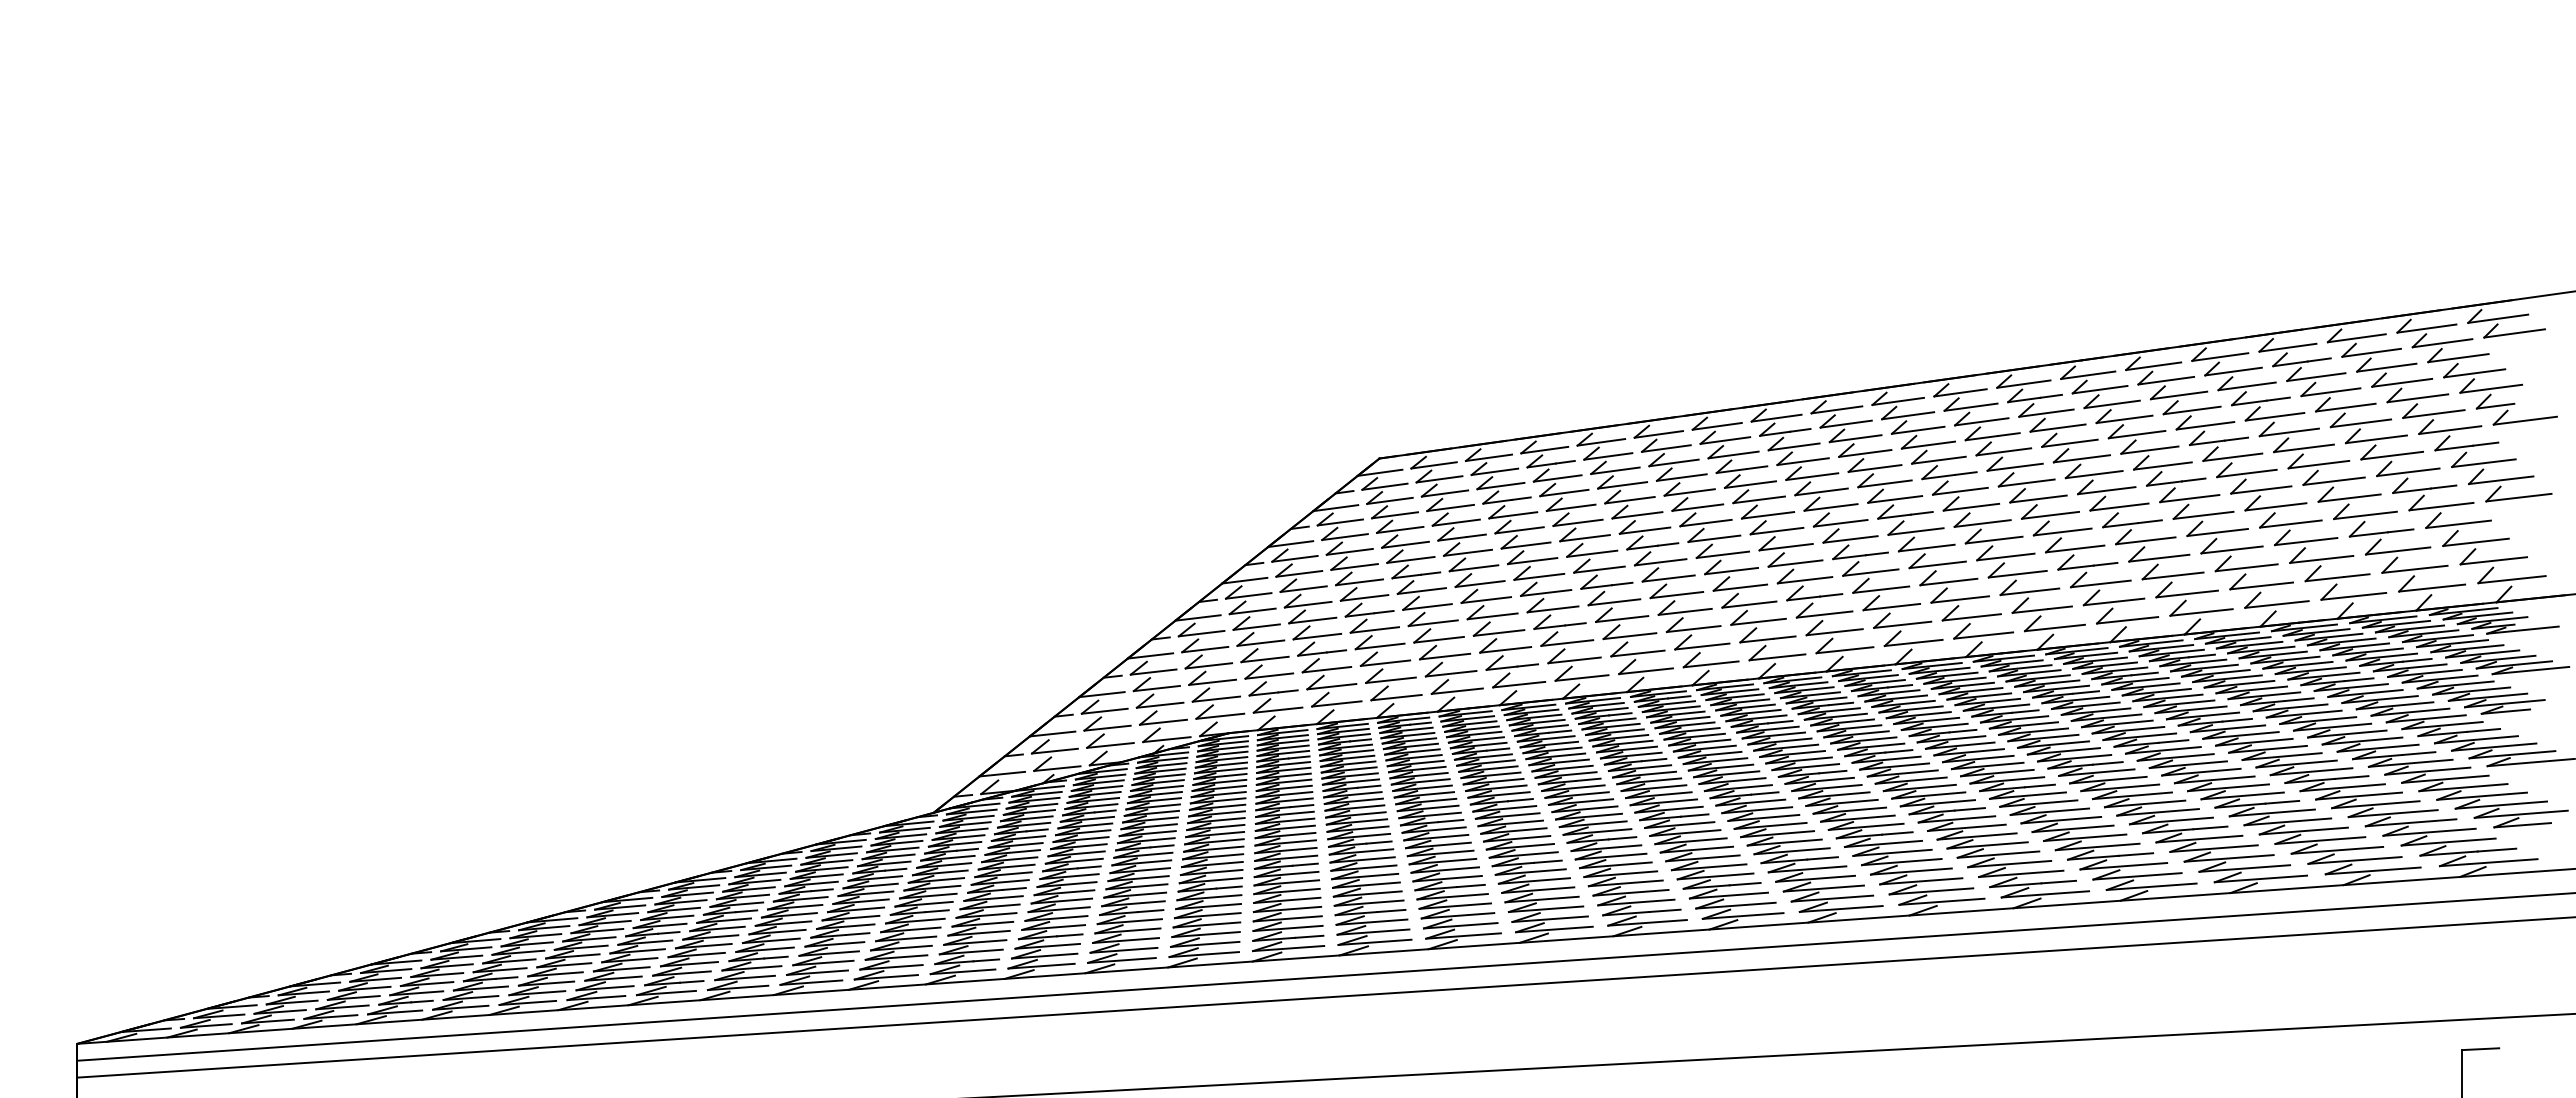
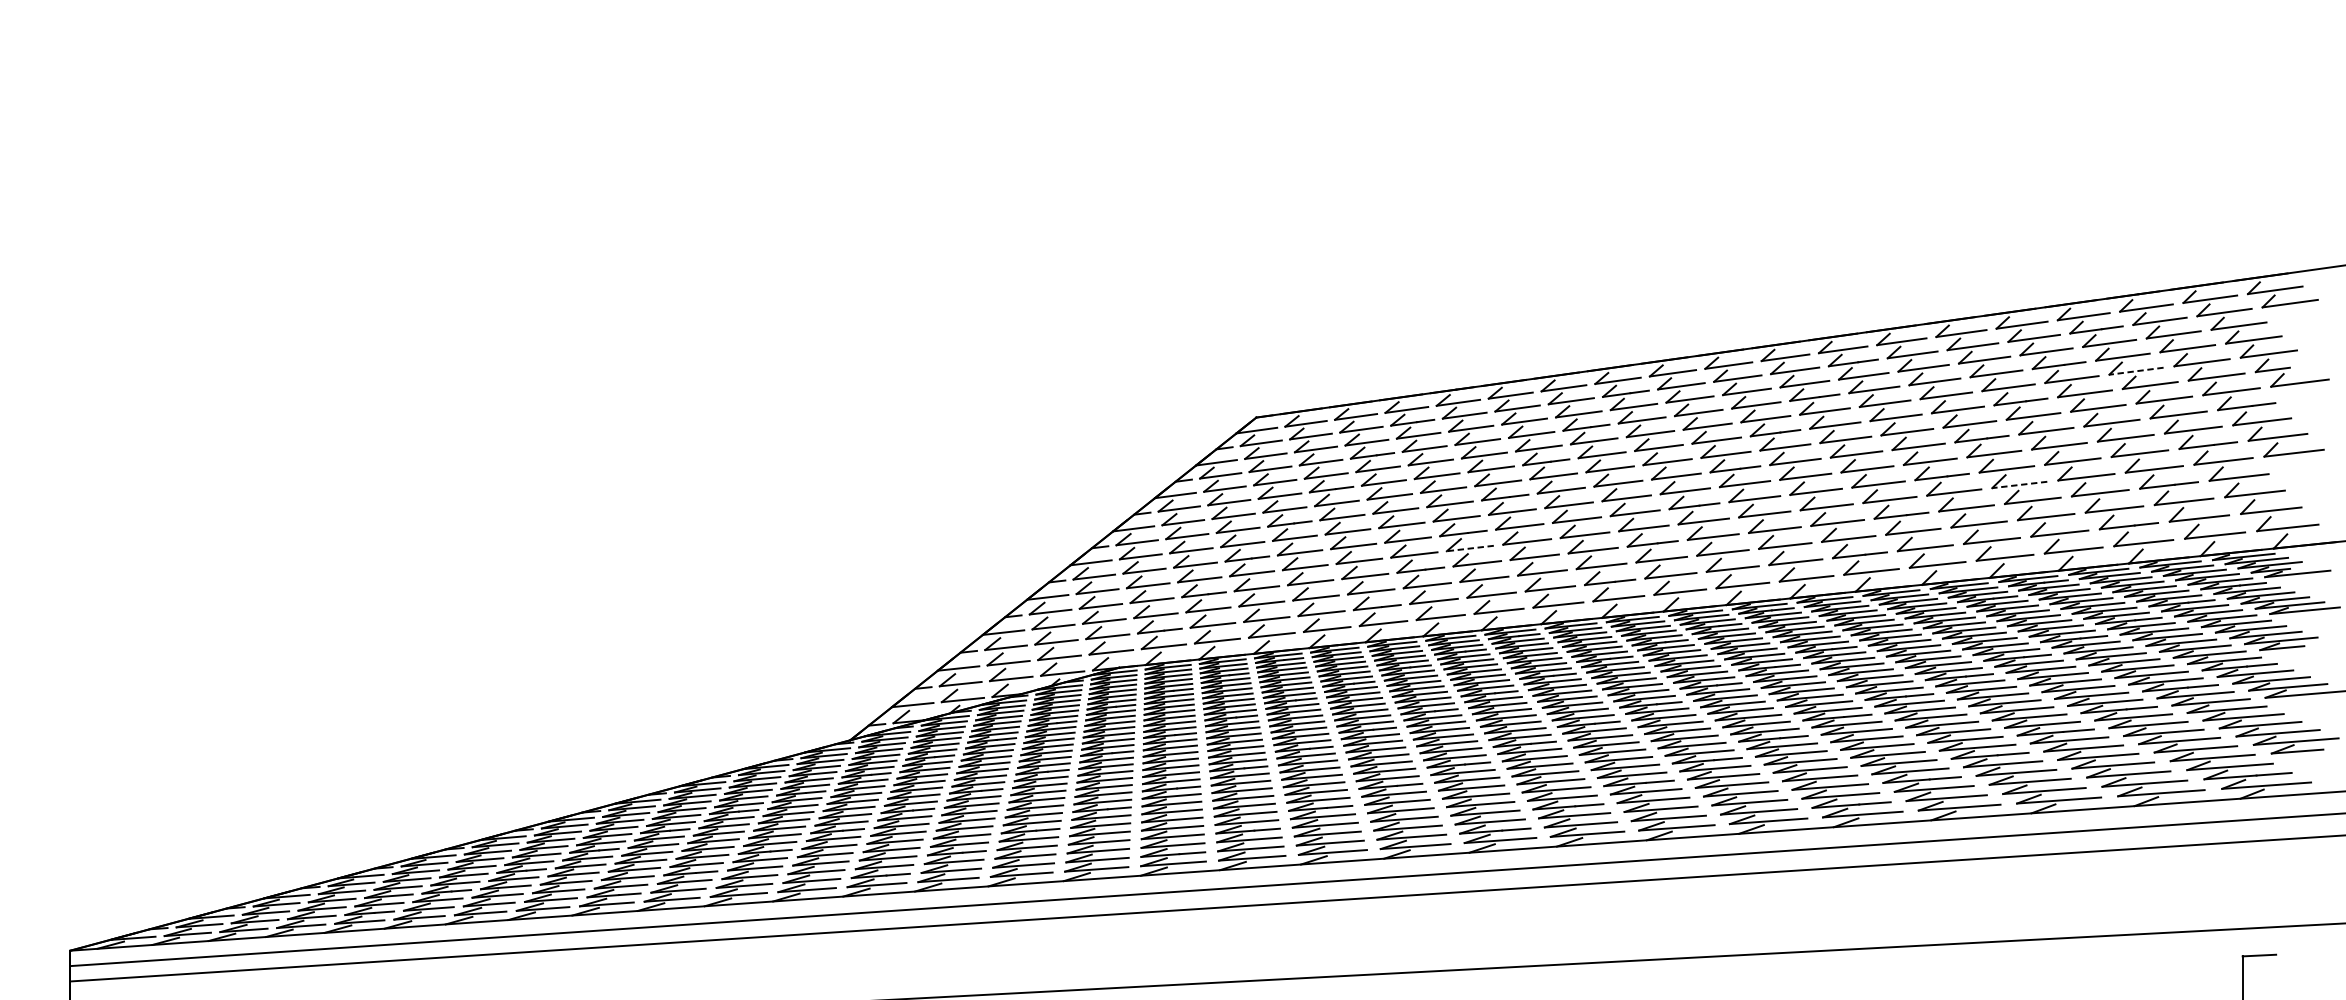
line: (2345, 407) -> (2136, 371), solid -> dashed
line: (2217, 532) -> (2019, 484), solid -> dashed
line: (1614, 602) -> (1470, 548), solid -> dashed

